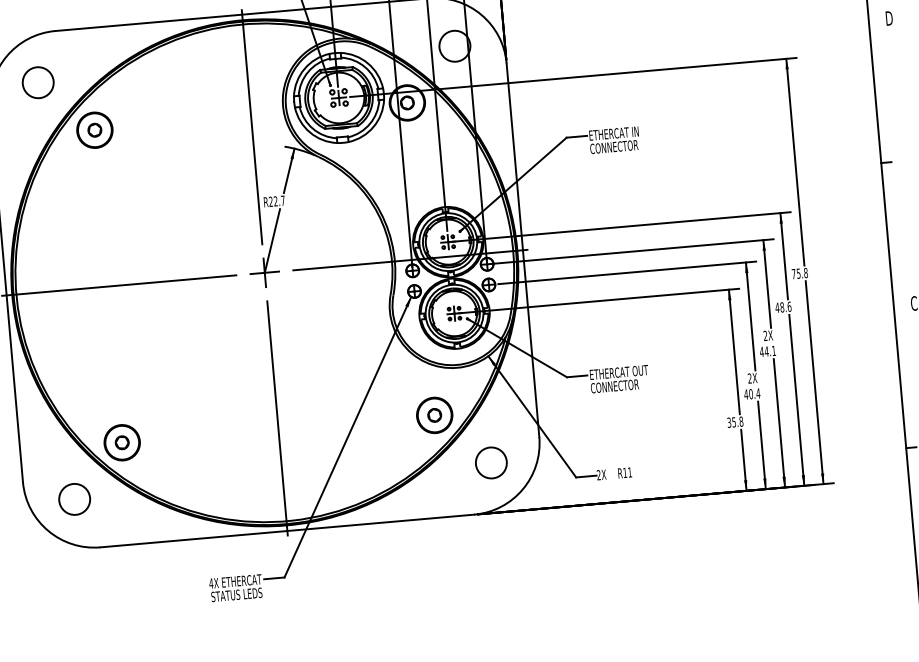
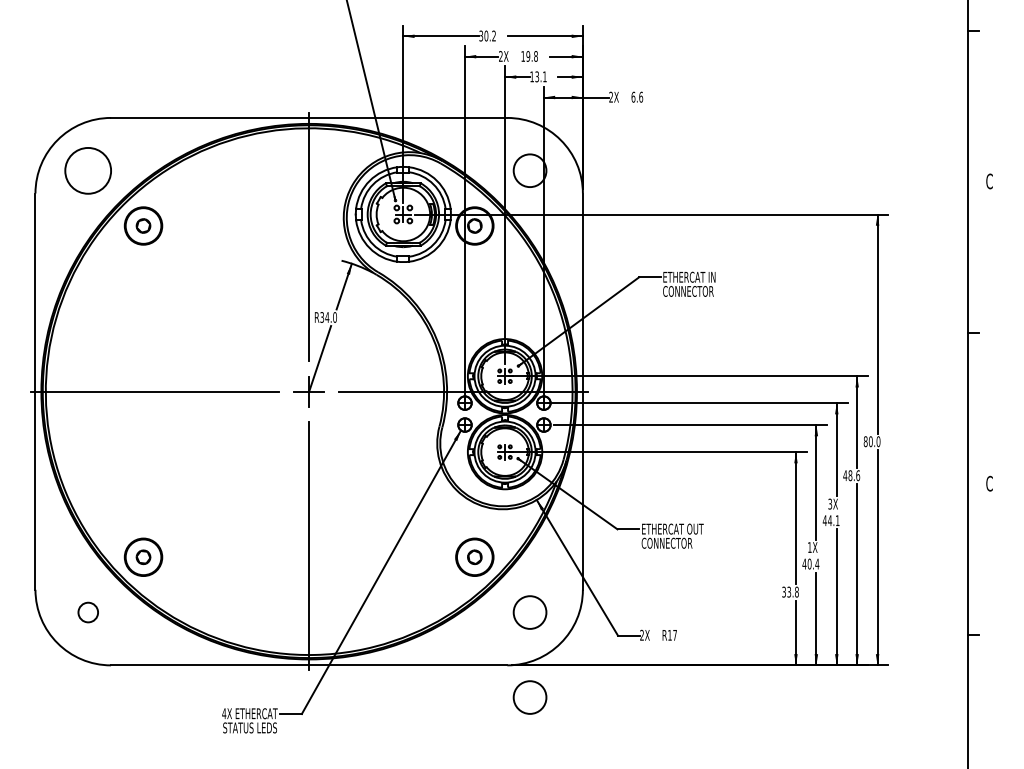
text: (889, 18) -> (989, 181), D -> C
circle: (38, 82) -> (88, 170), size x1.4
text: (276, 201) -> (328, 317), R22.7 -> R34.0
text: (799, 273) -> (871, 441), 75.8 -> 80.0
text: (765, 336) -> (830, 504), 2X -> 3X
text: (749, 378) -> (809, 547), 2X -> 1X
text: (733, 421) -> (788, 591), 35.8 -> 33.8
text: (629, 472) -> (674, 635), R11 -> R17
circle: (73, 499) -> (87, 612), size x0.6
circle: (497, 543) -> (529, 697), added

